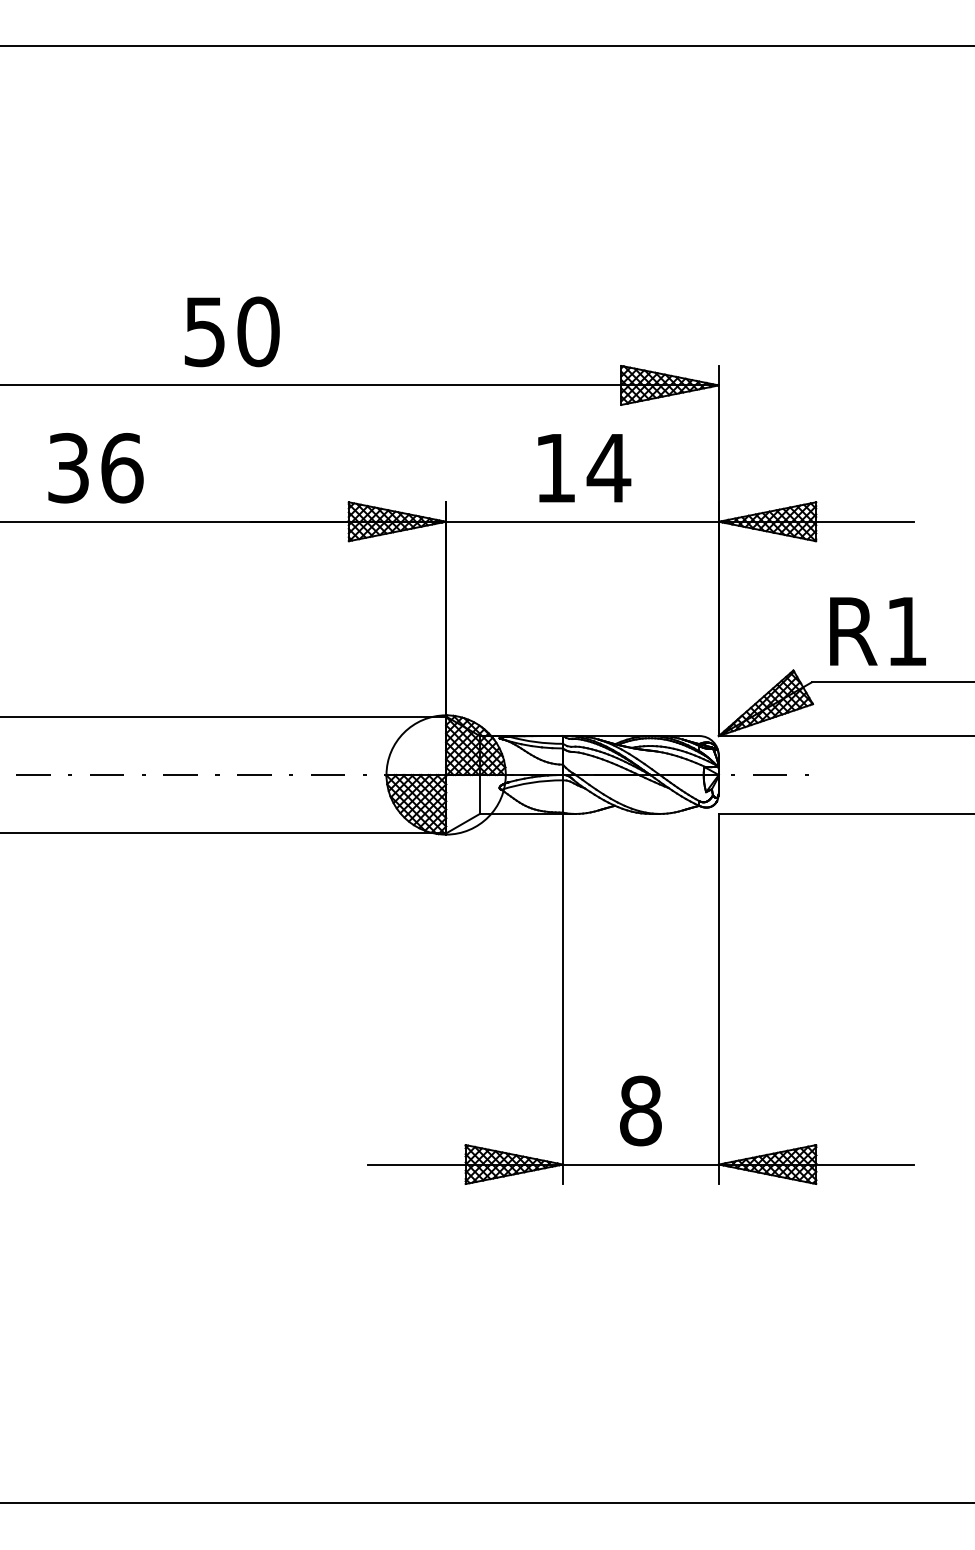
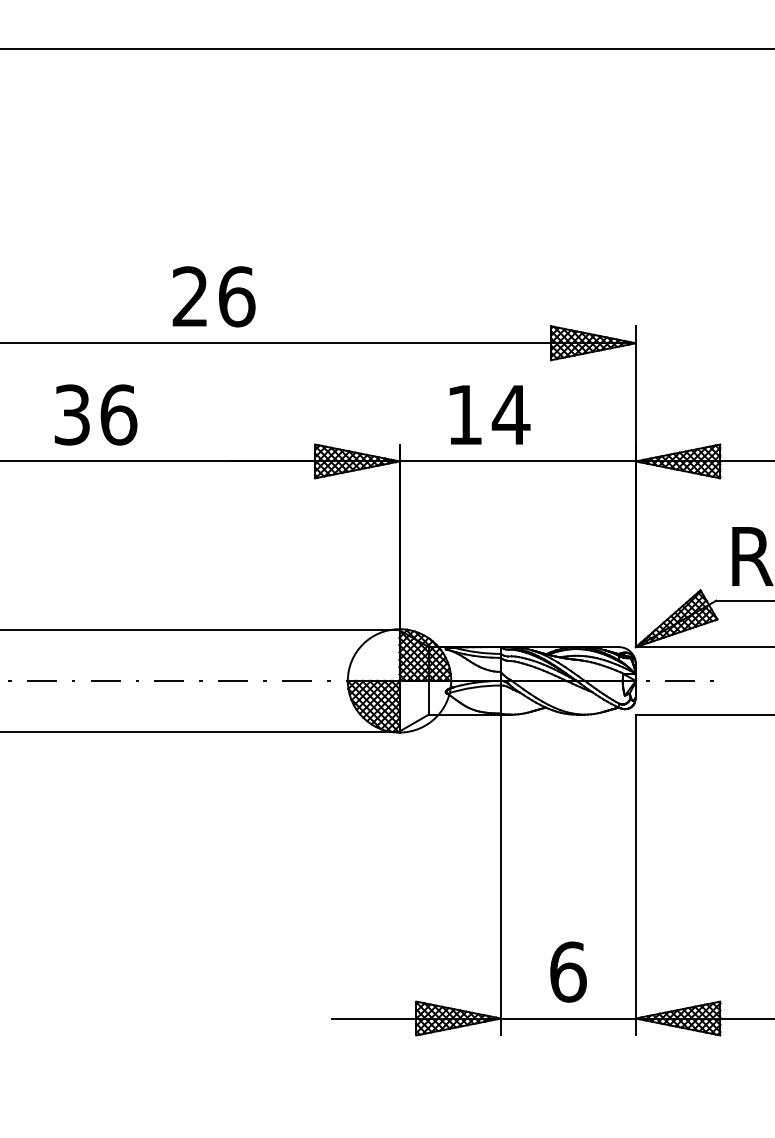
text: (232, 331) -> (214, 296), 50 -> 26
text: (584, 468) -> (489, 415), moved
text: (641, 1110) -> (568, 971), 8 -> 6

